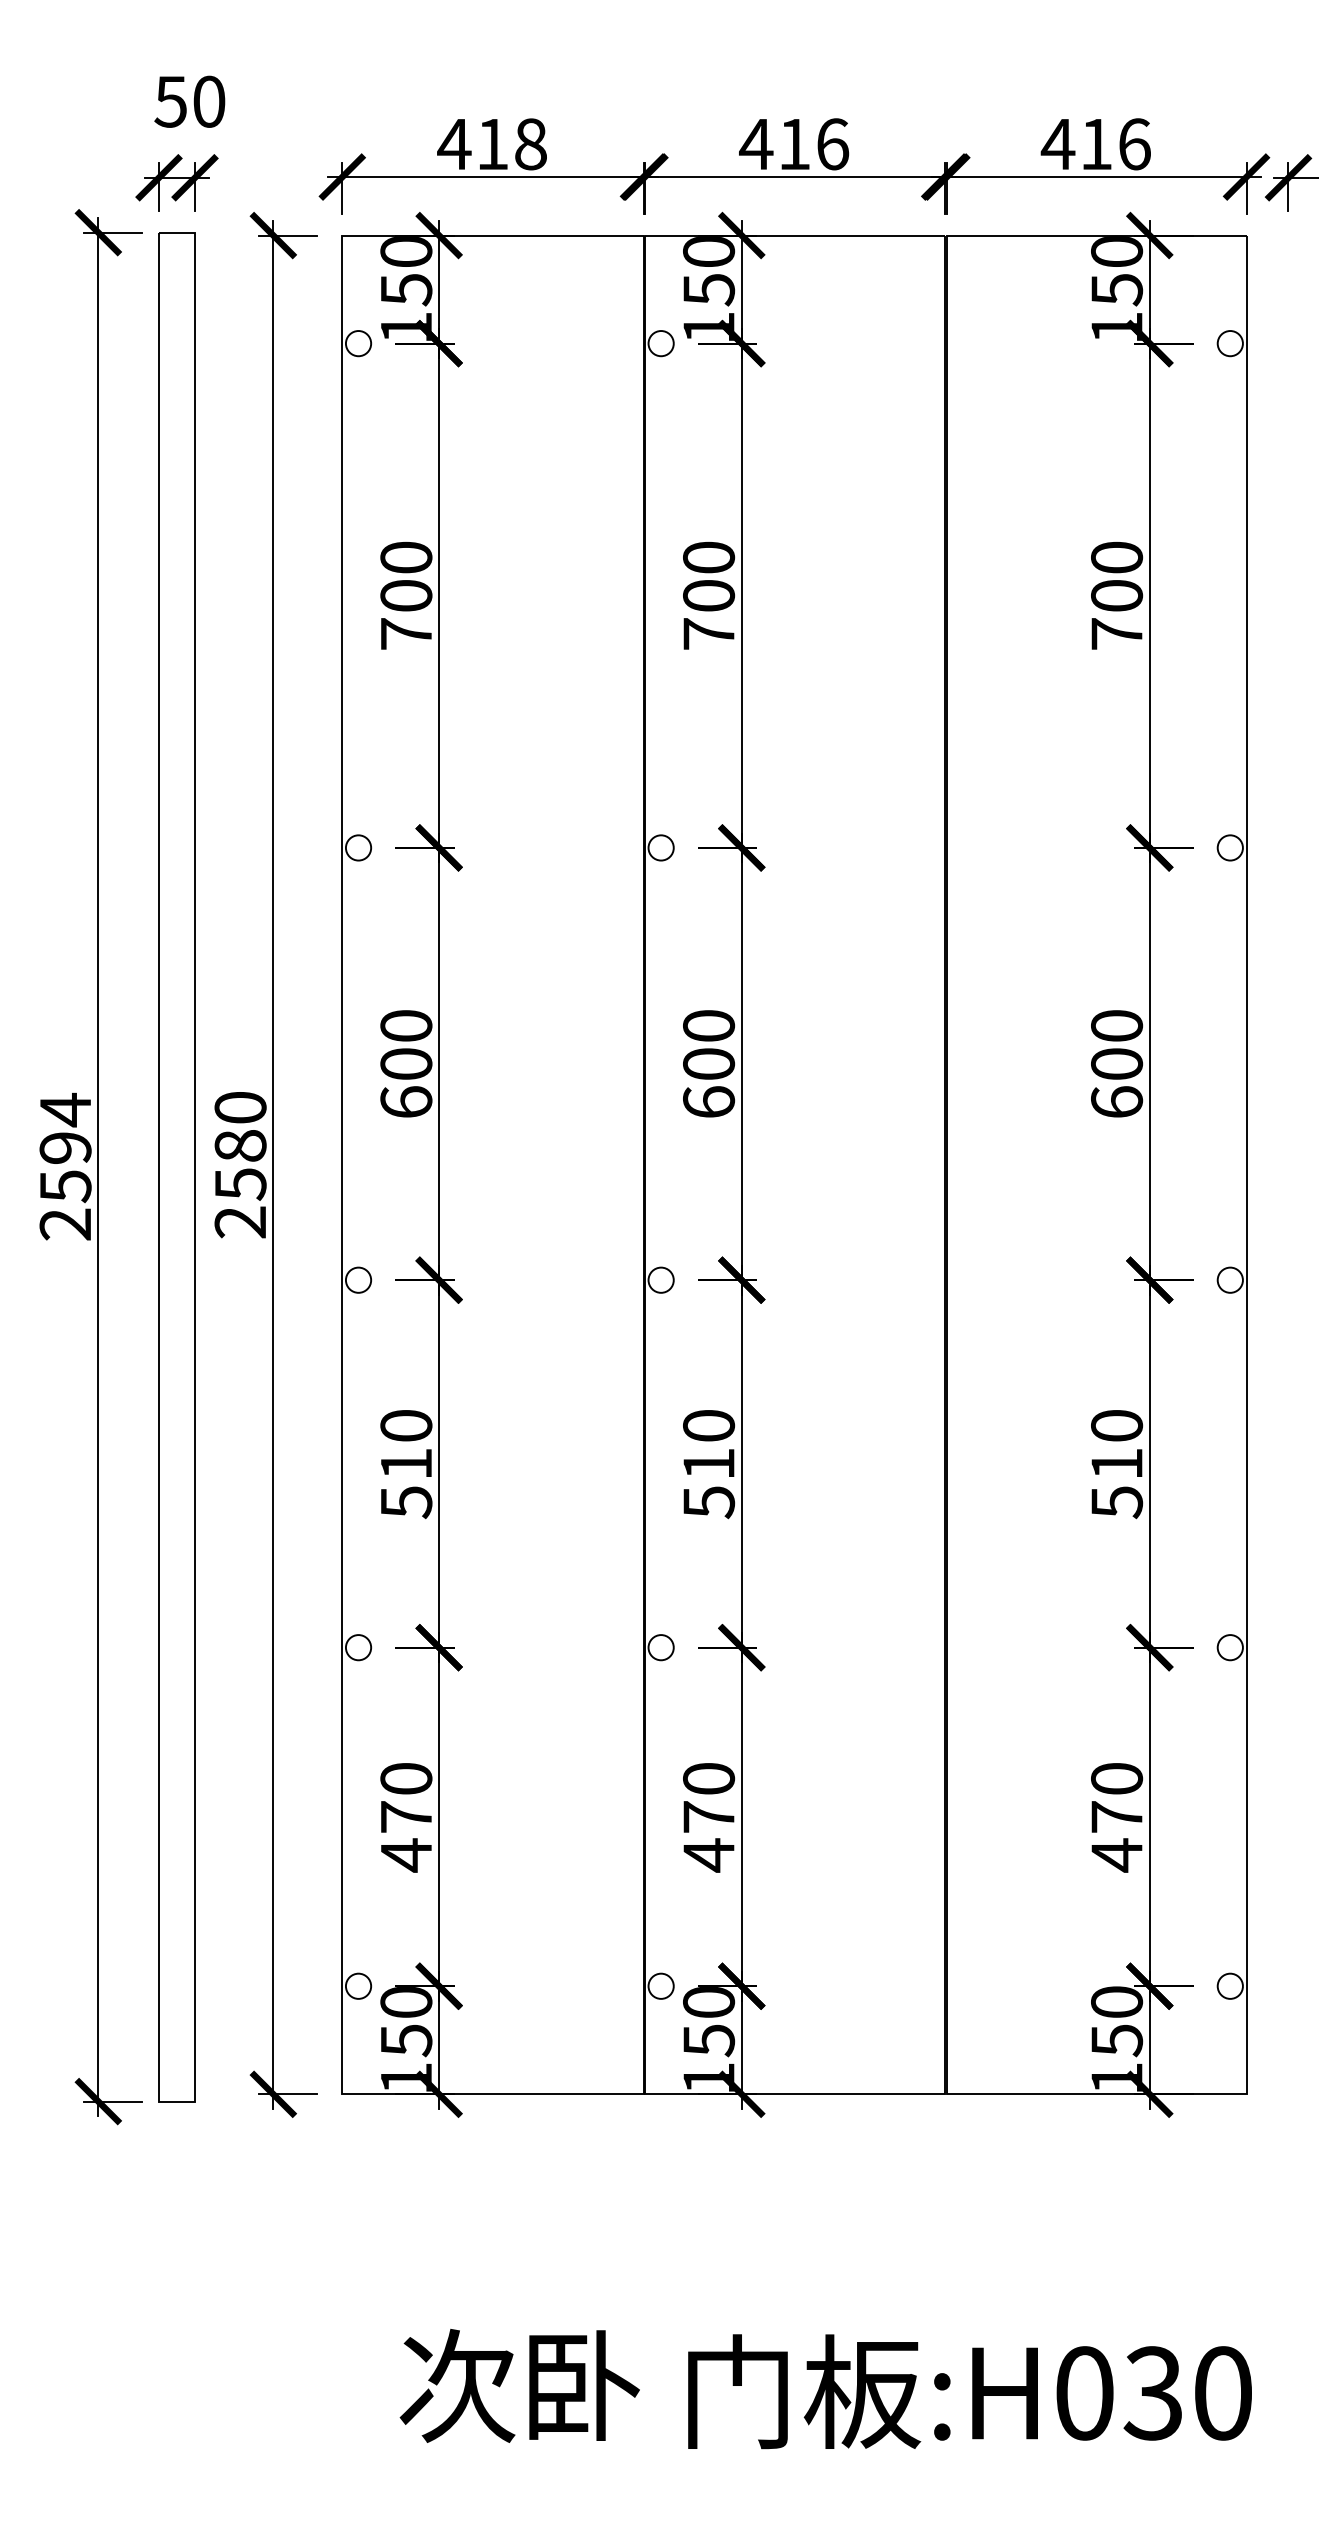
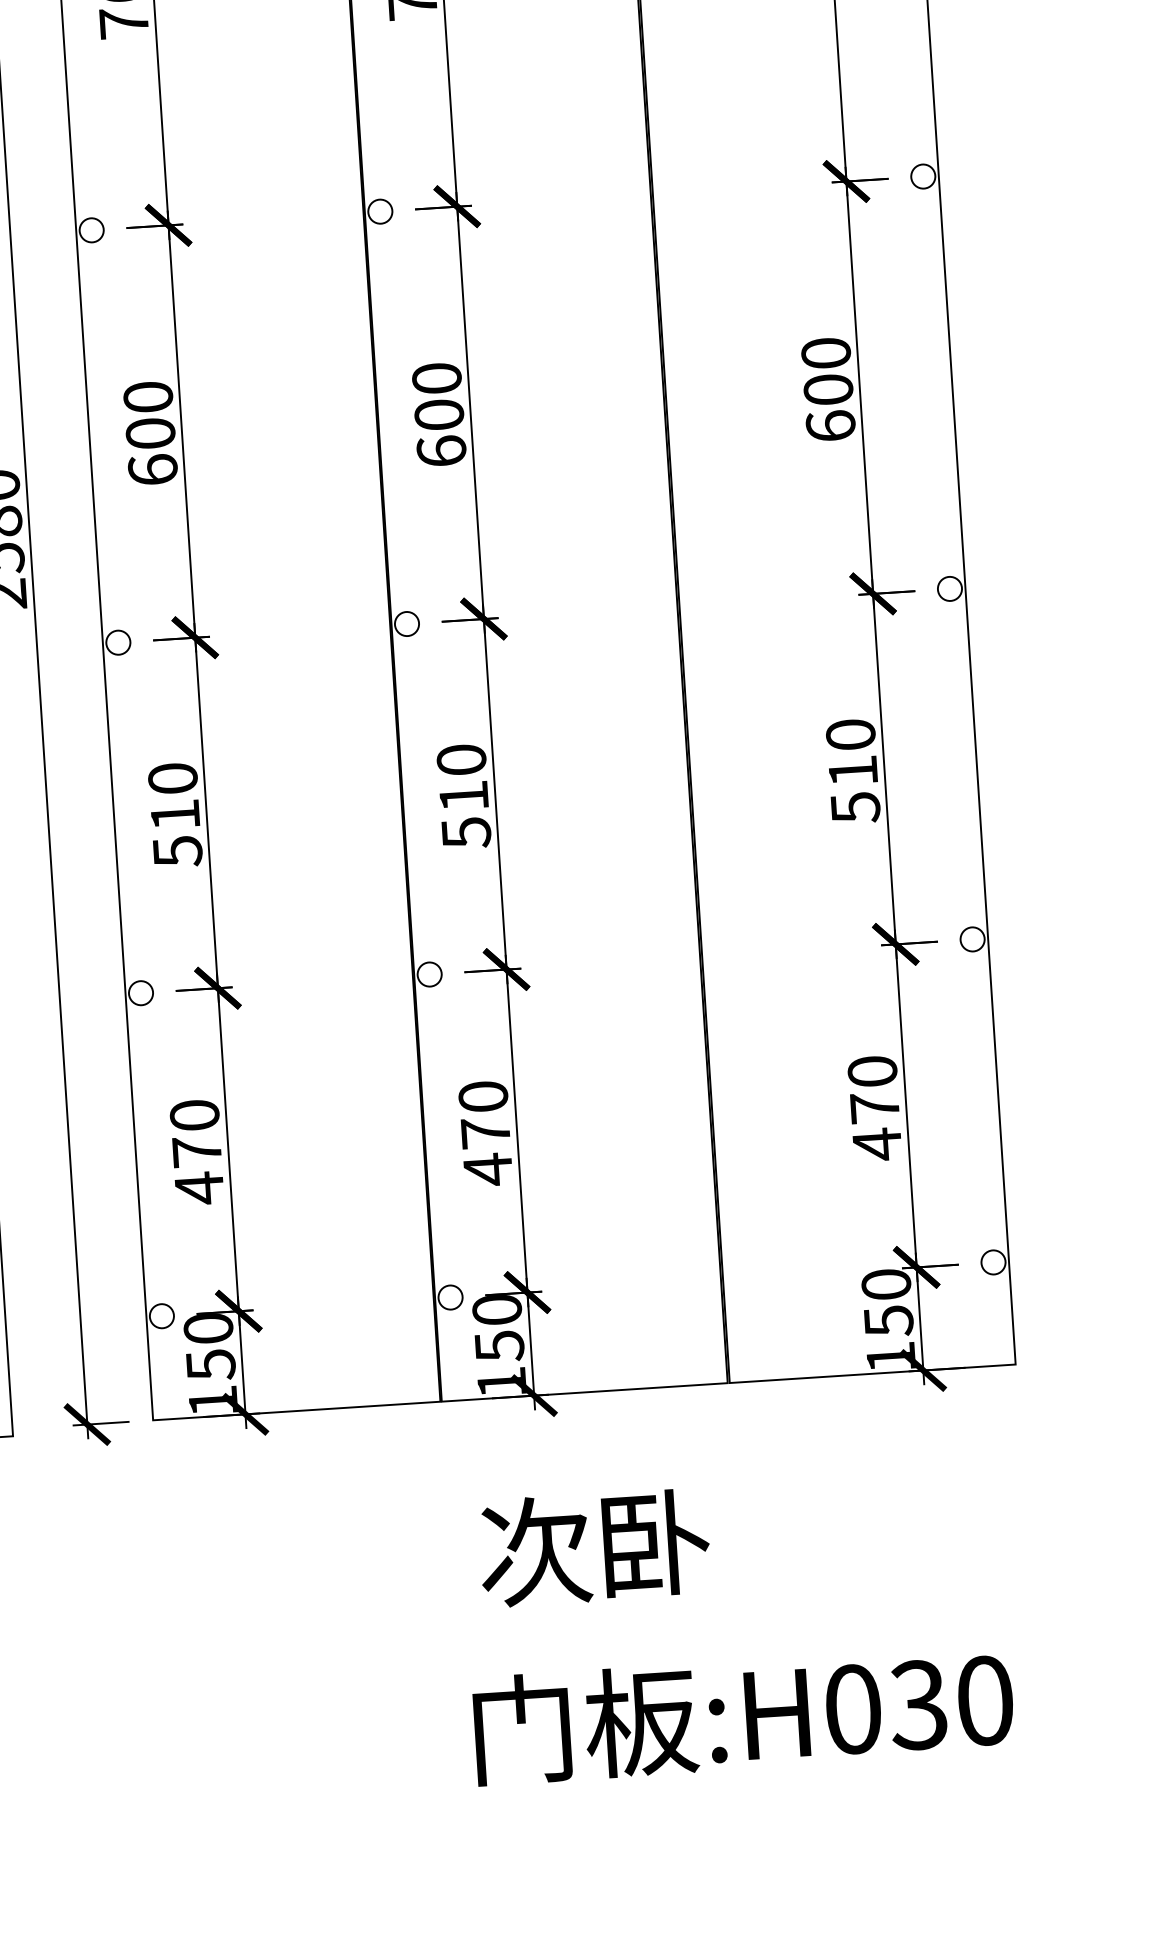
text: (519, 2385) -> (594, 1547), moved
text: (969, 2391) -> (743, 1714), moved

